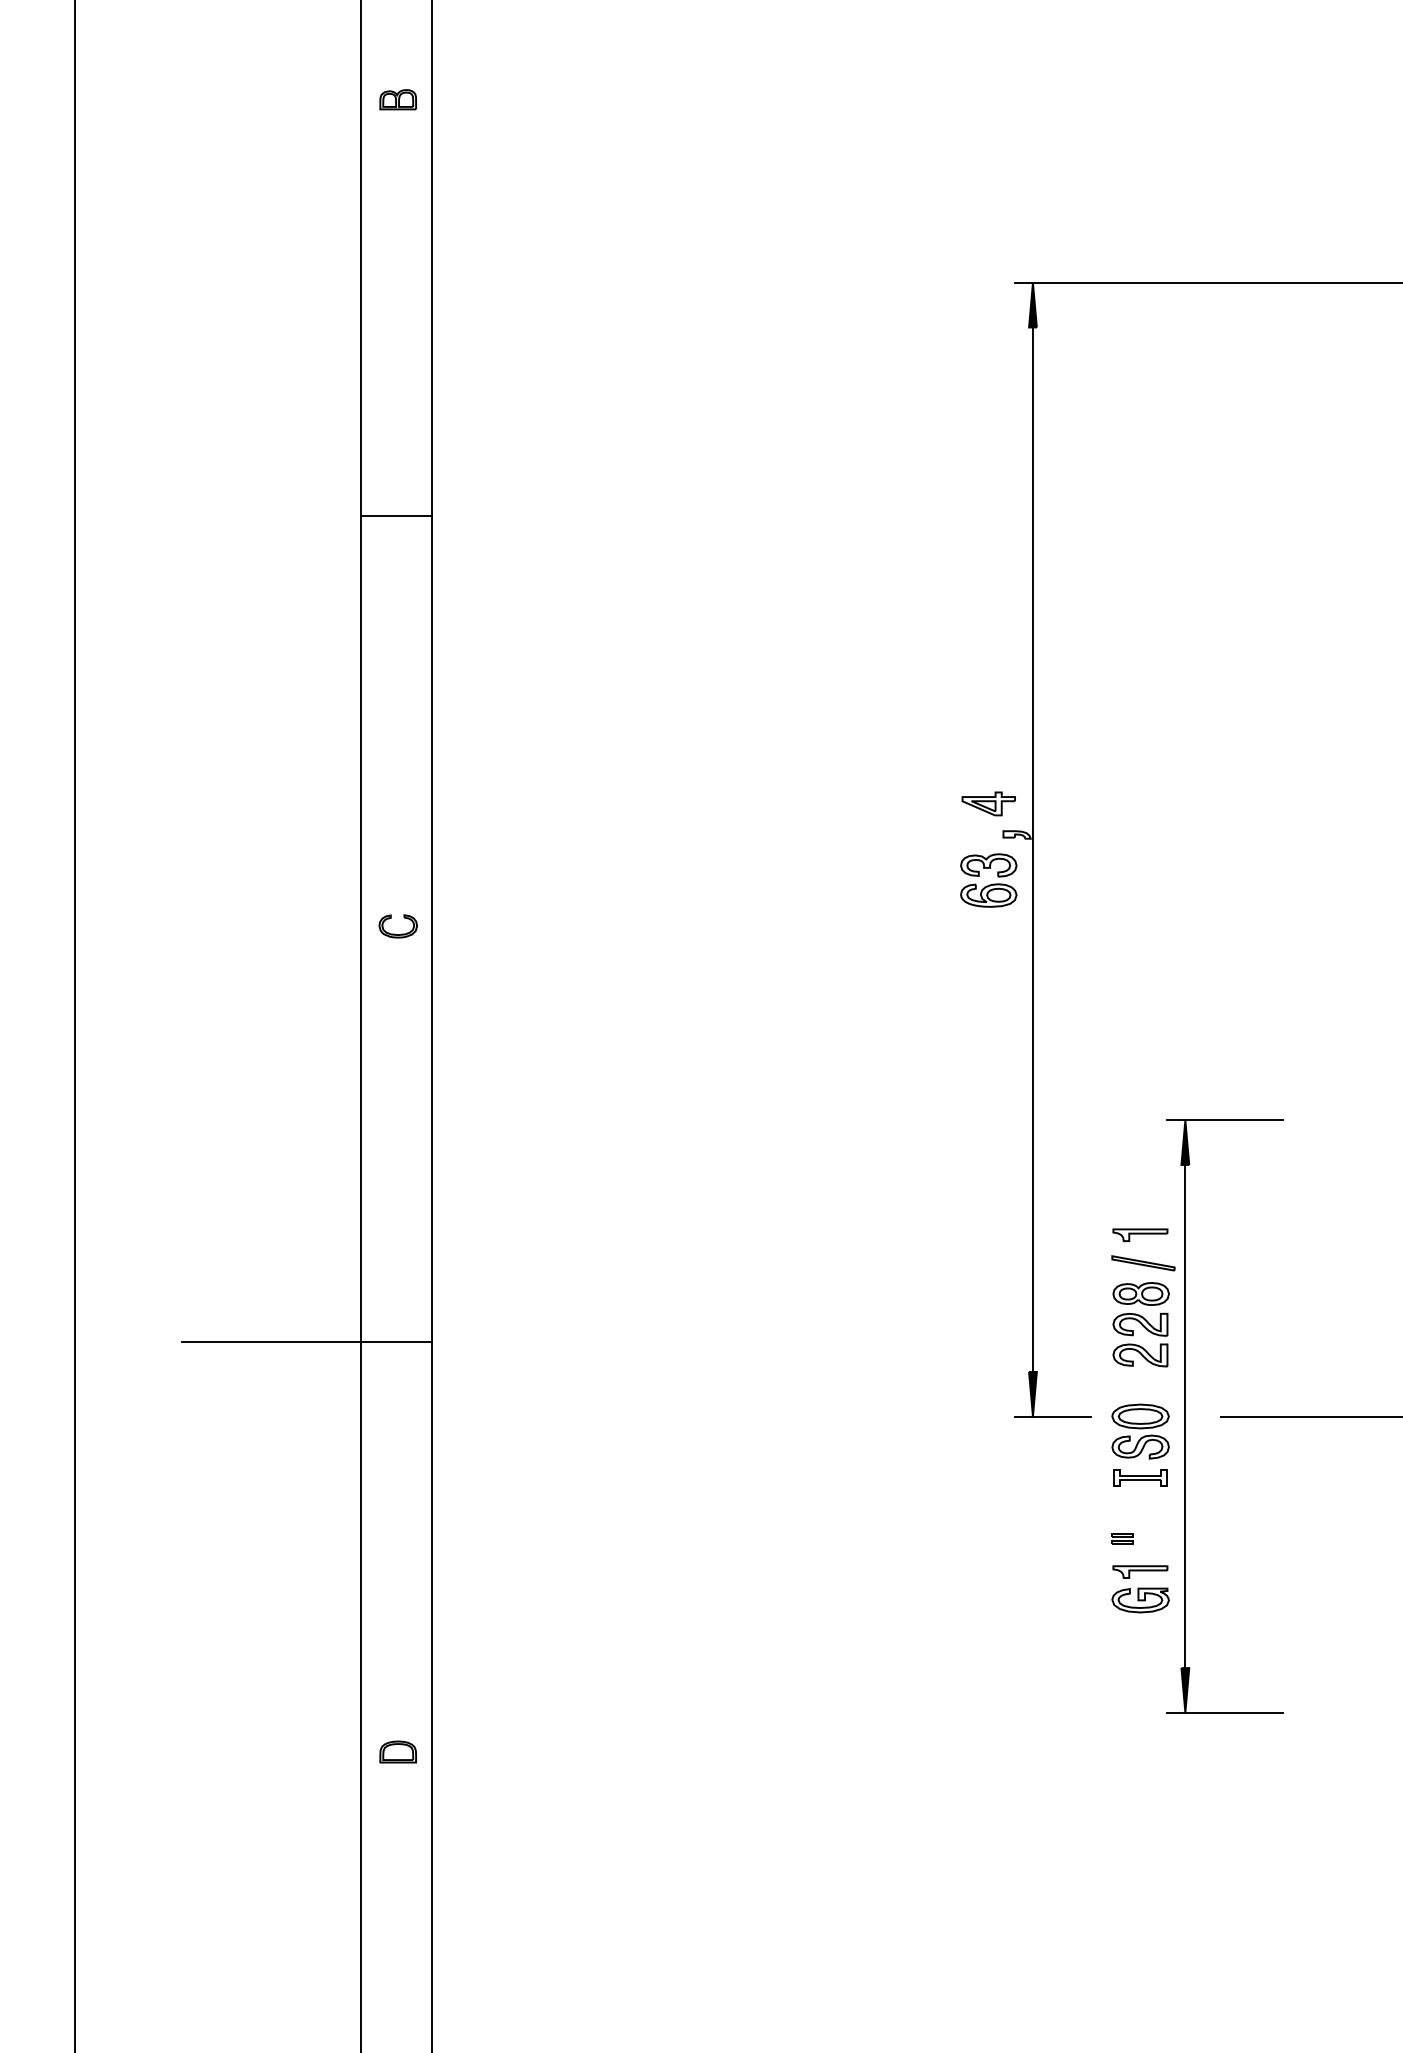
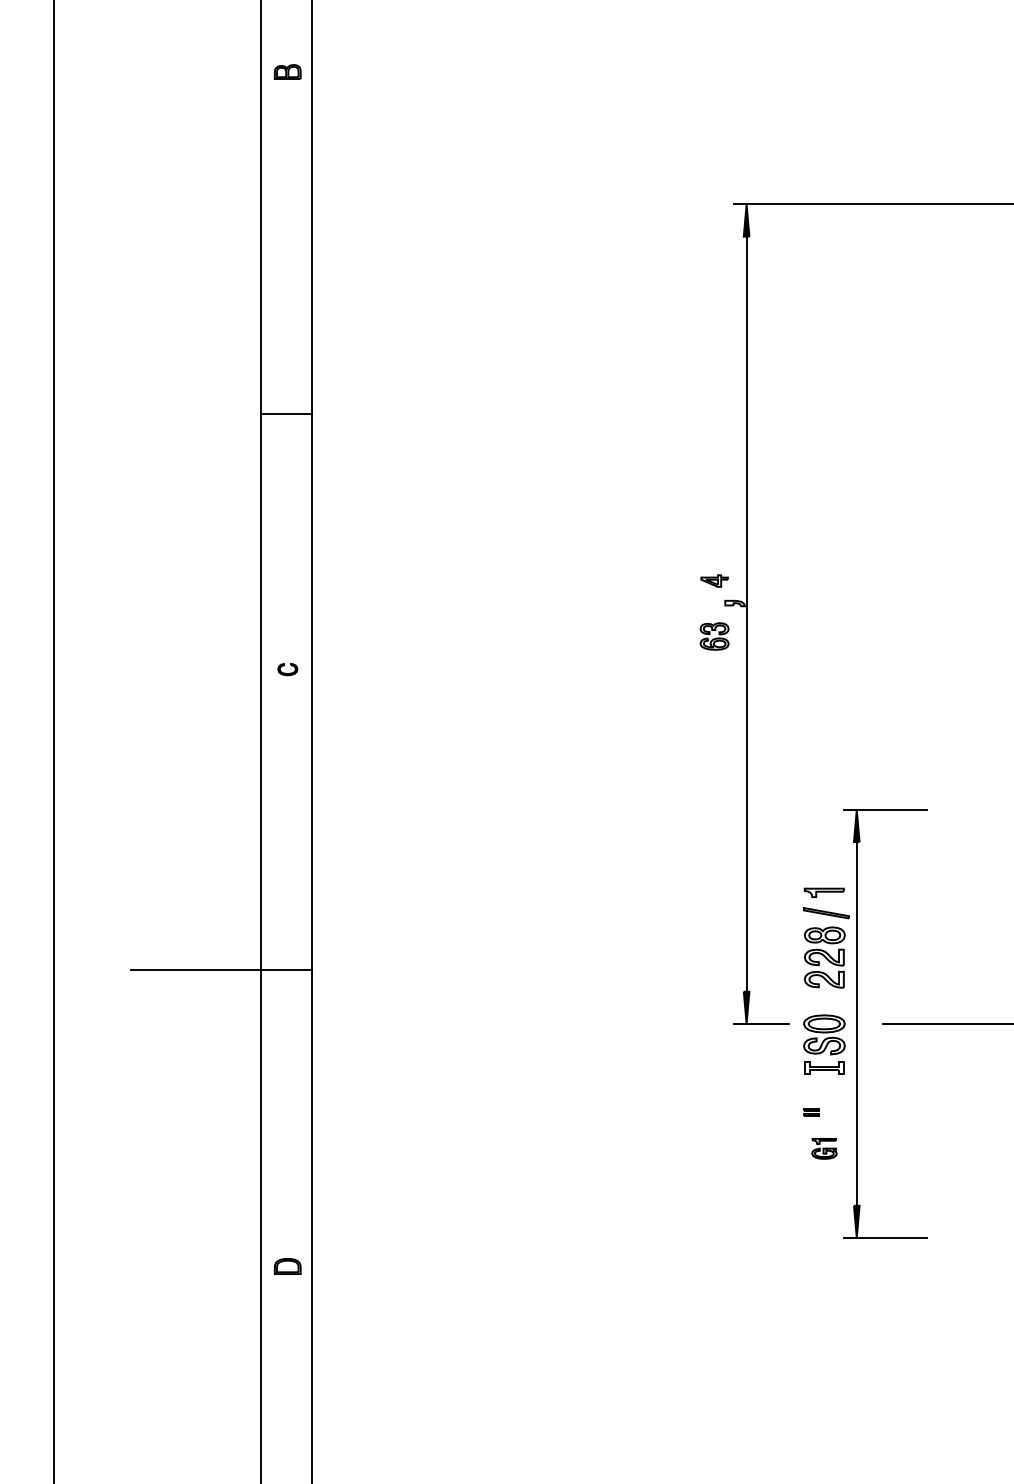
line: (396, 516) -> (286, 414), moved
part: (988, 803) -> (714, 580), size x0.7
part: (988, 880) -> (714, 636), size x0.7
part: (397, 926) -> (287, 669), size x0.7
part: (1140, 1588) -> (824, 1148), size x0.6

